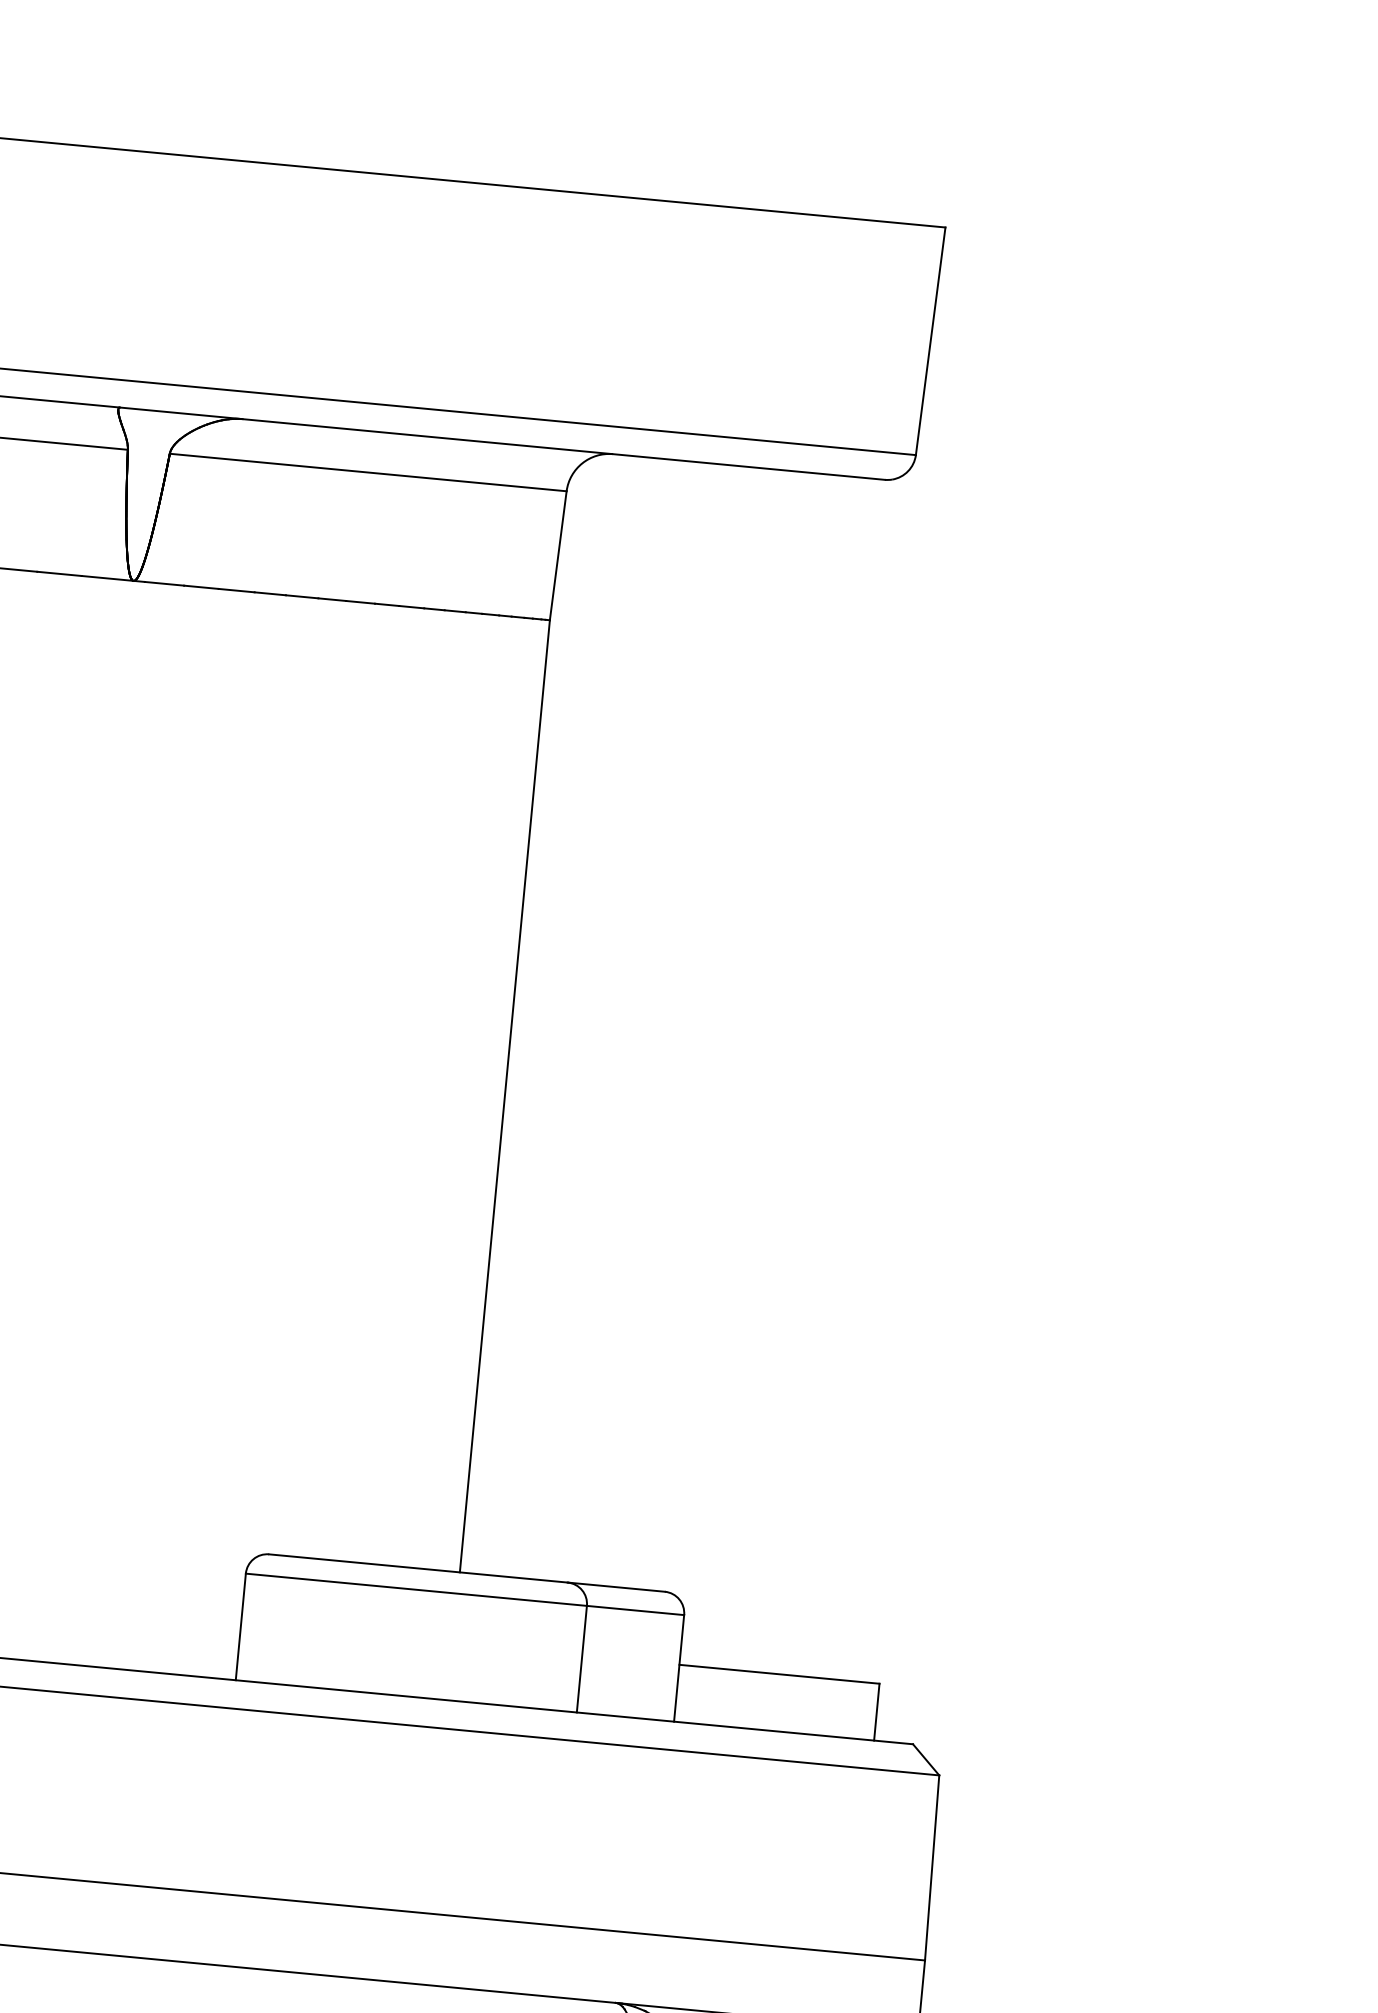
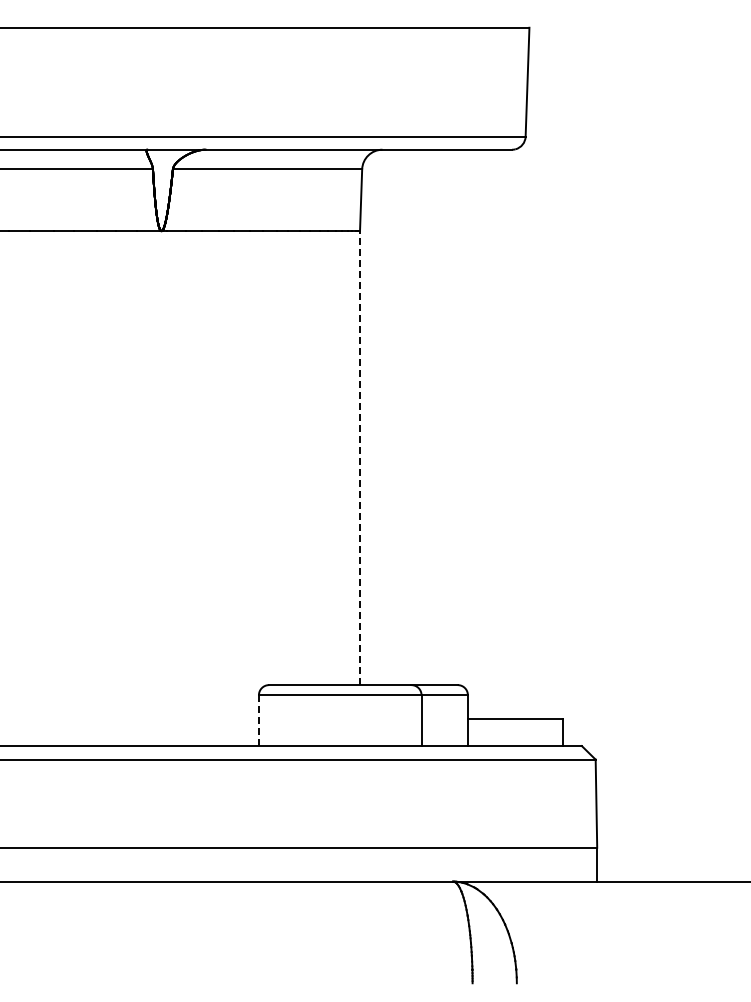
line: (506, 1095) -> (360, 457), solid -> dashed
line: (239, 1626) -> (258, 720), solid -> dashed

